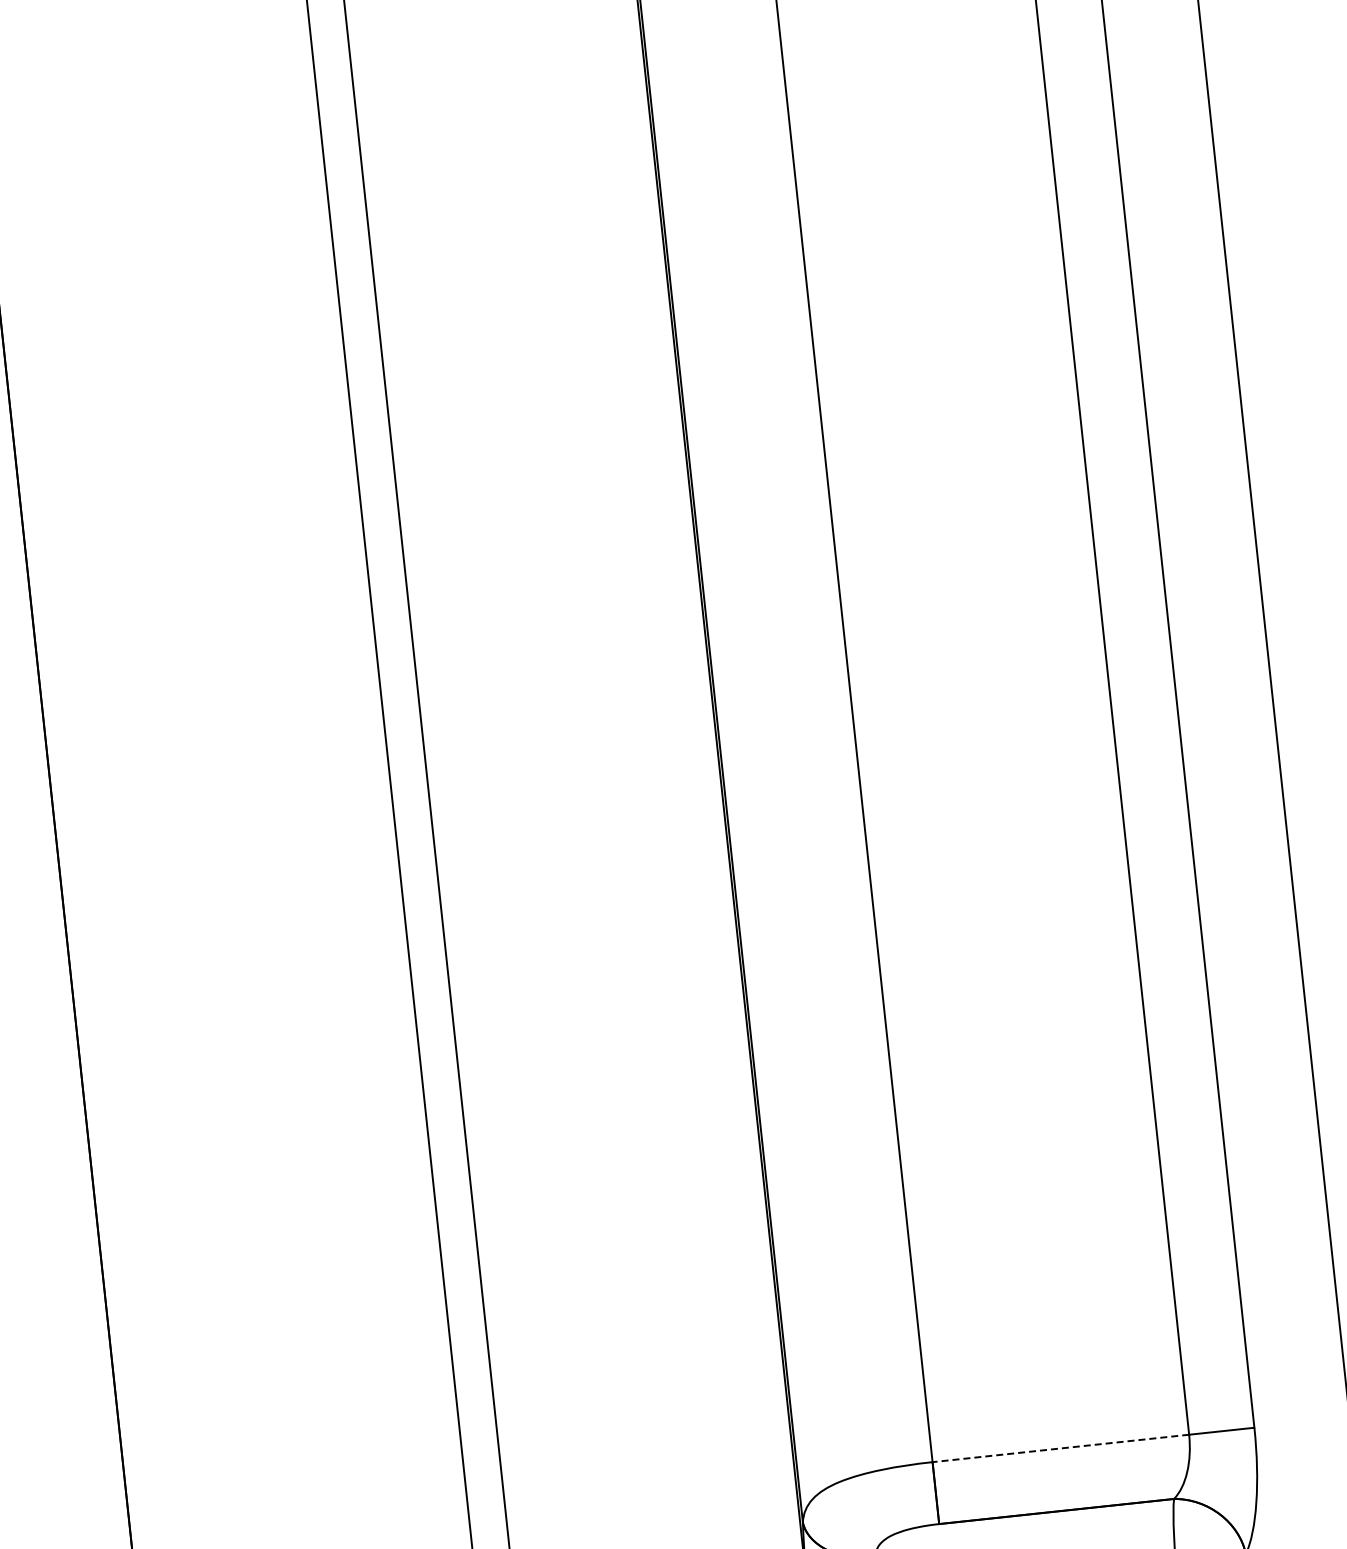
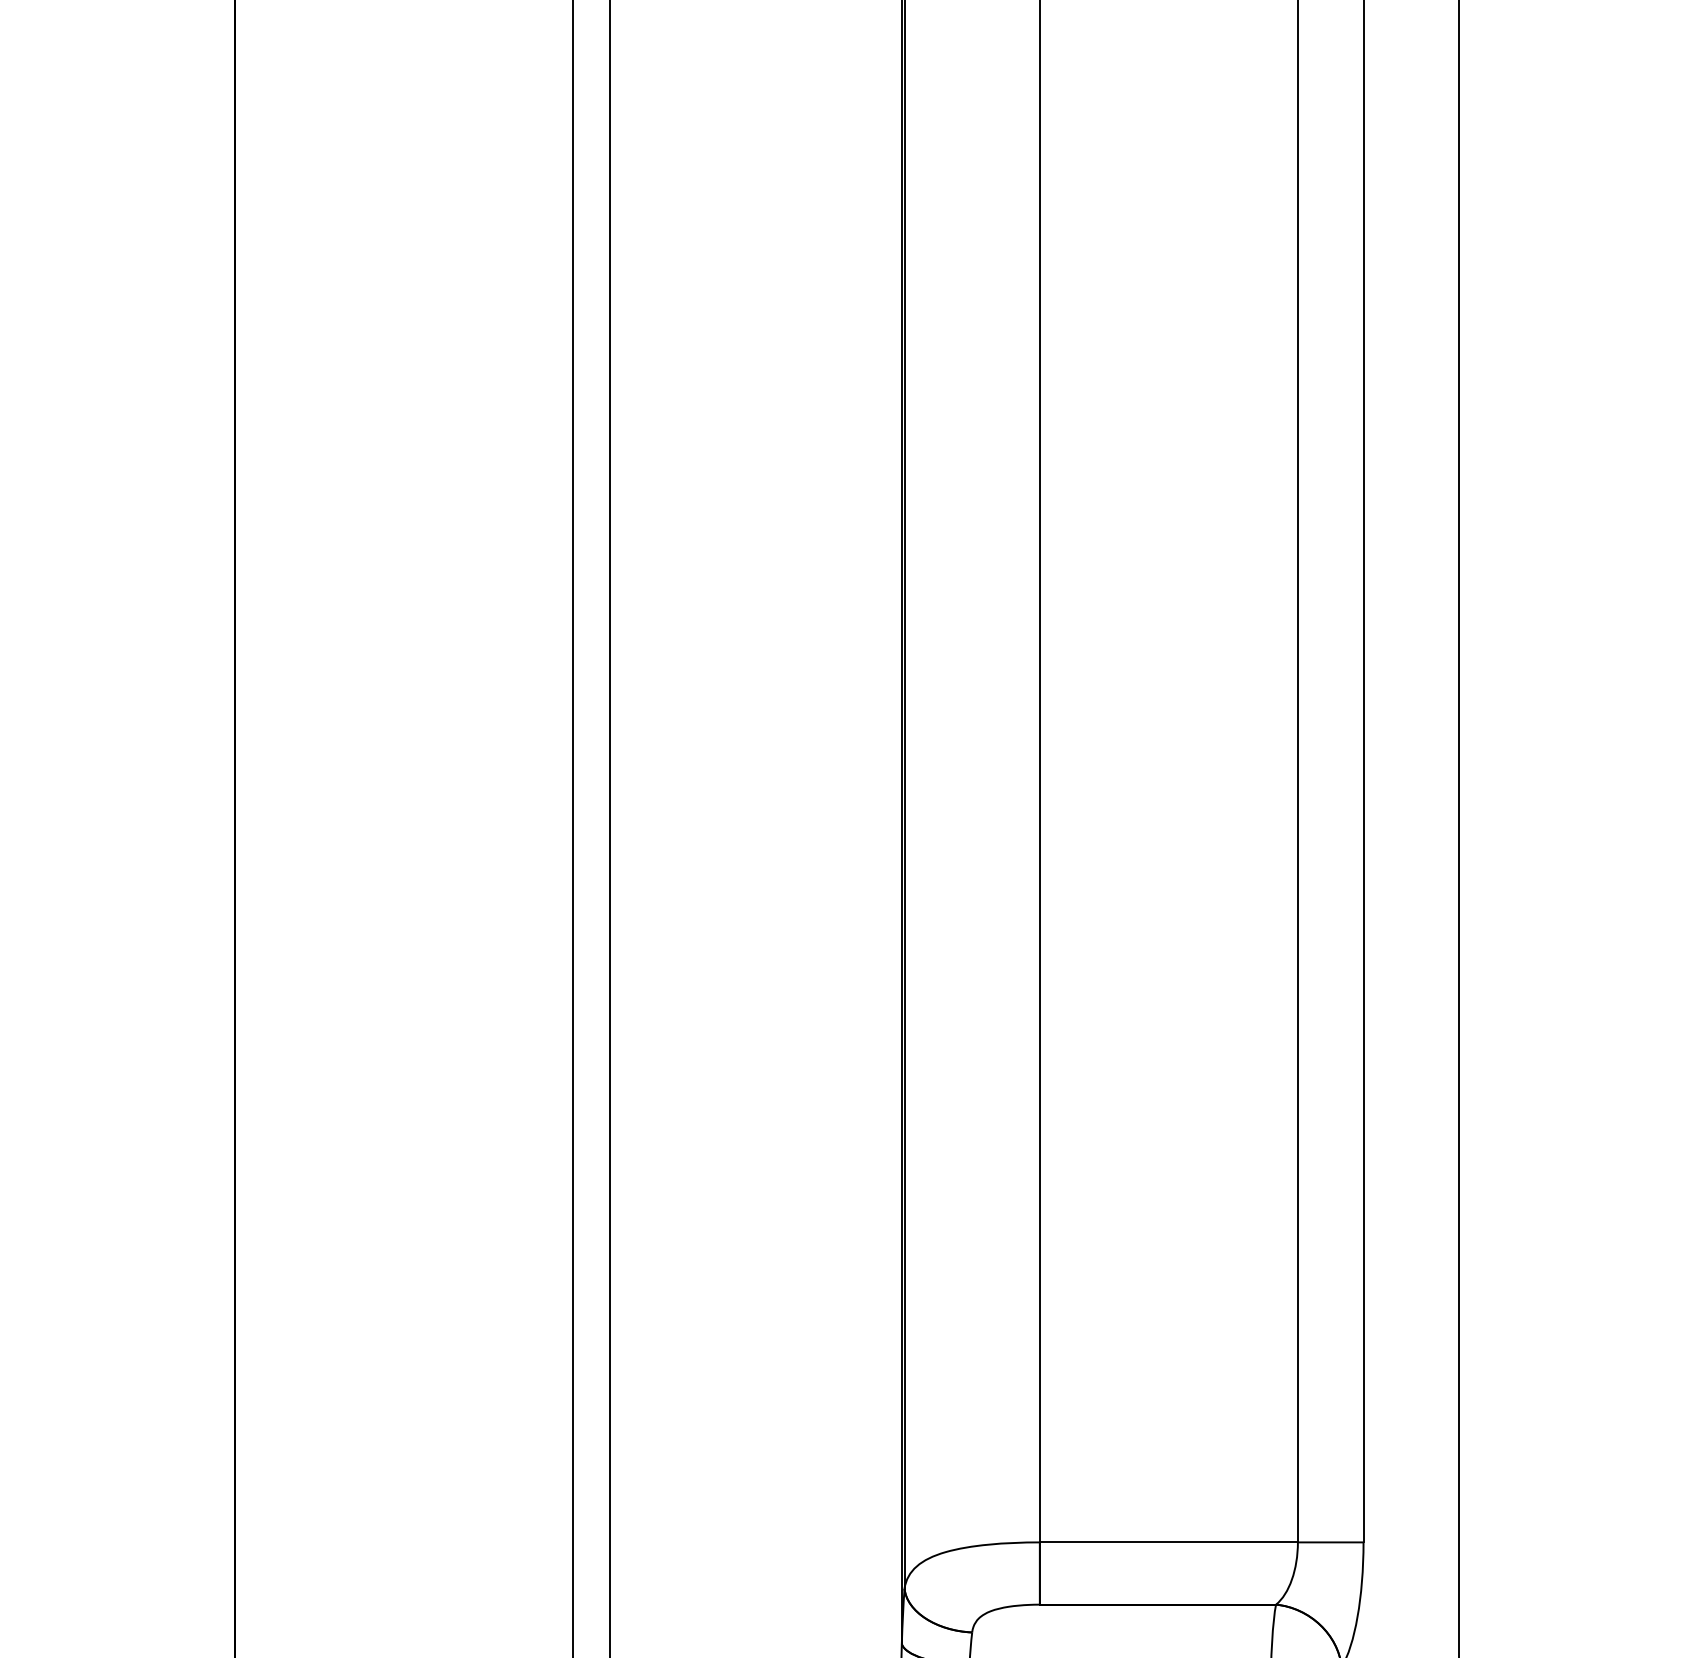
line: (1060, 1448) -> (1168, 1542), dashed -> solid

